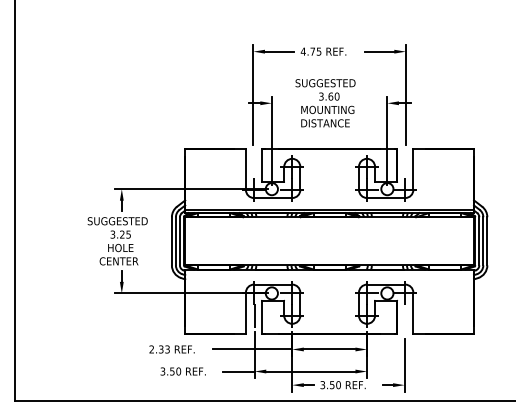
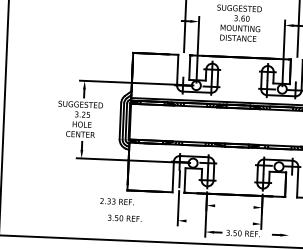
line: (252, 349) -> (176, 204), removed
line: (329, 349) -> (234, 206), removed
line: (404, 364) -> (289, 220), removed
line: (238, 371) -> (165, 220), removed
line: (310, 371) -> (219, 222), removed

